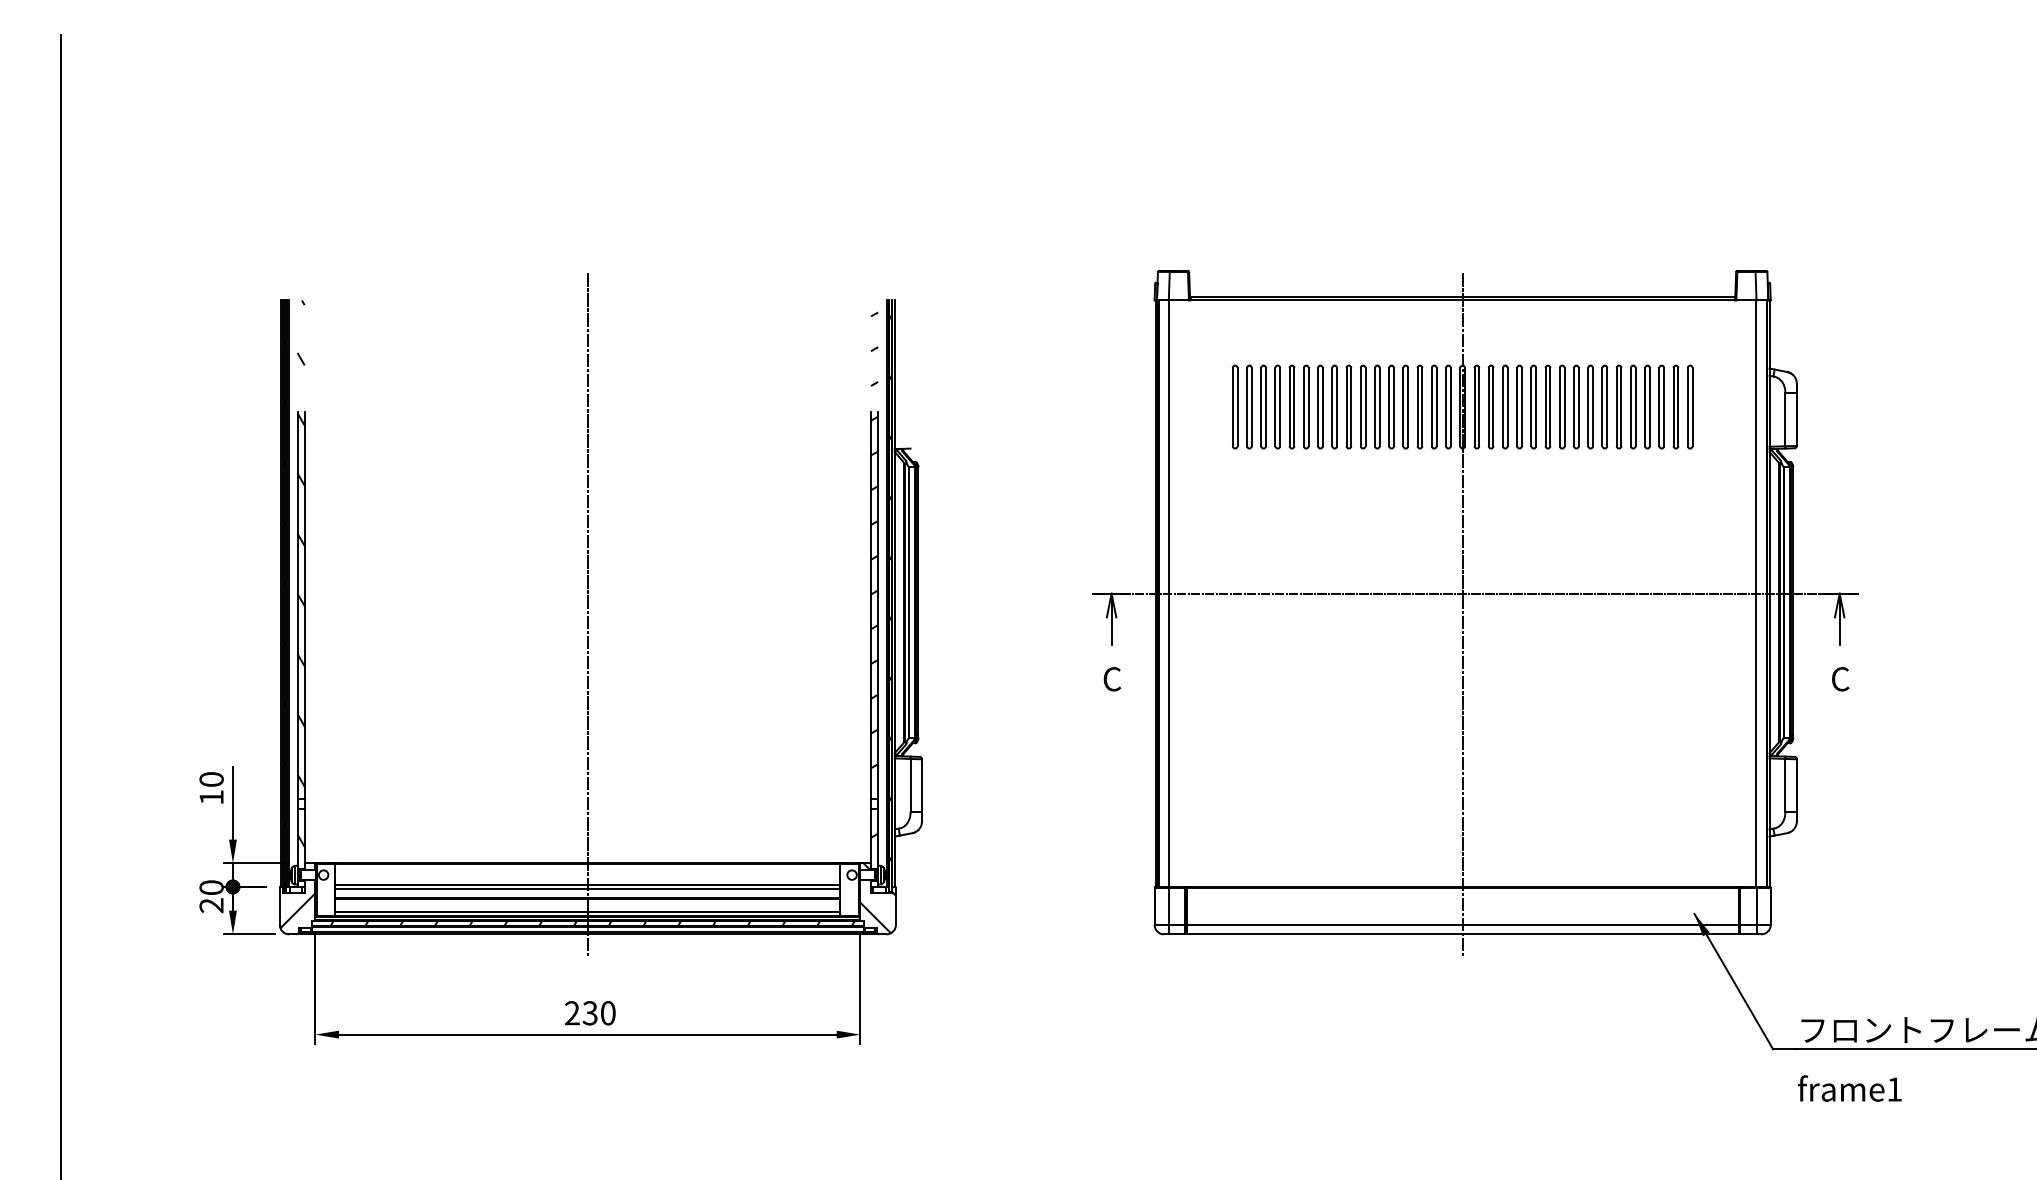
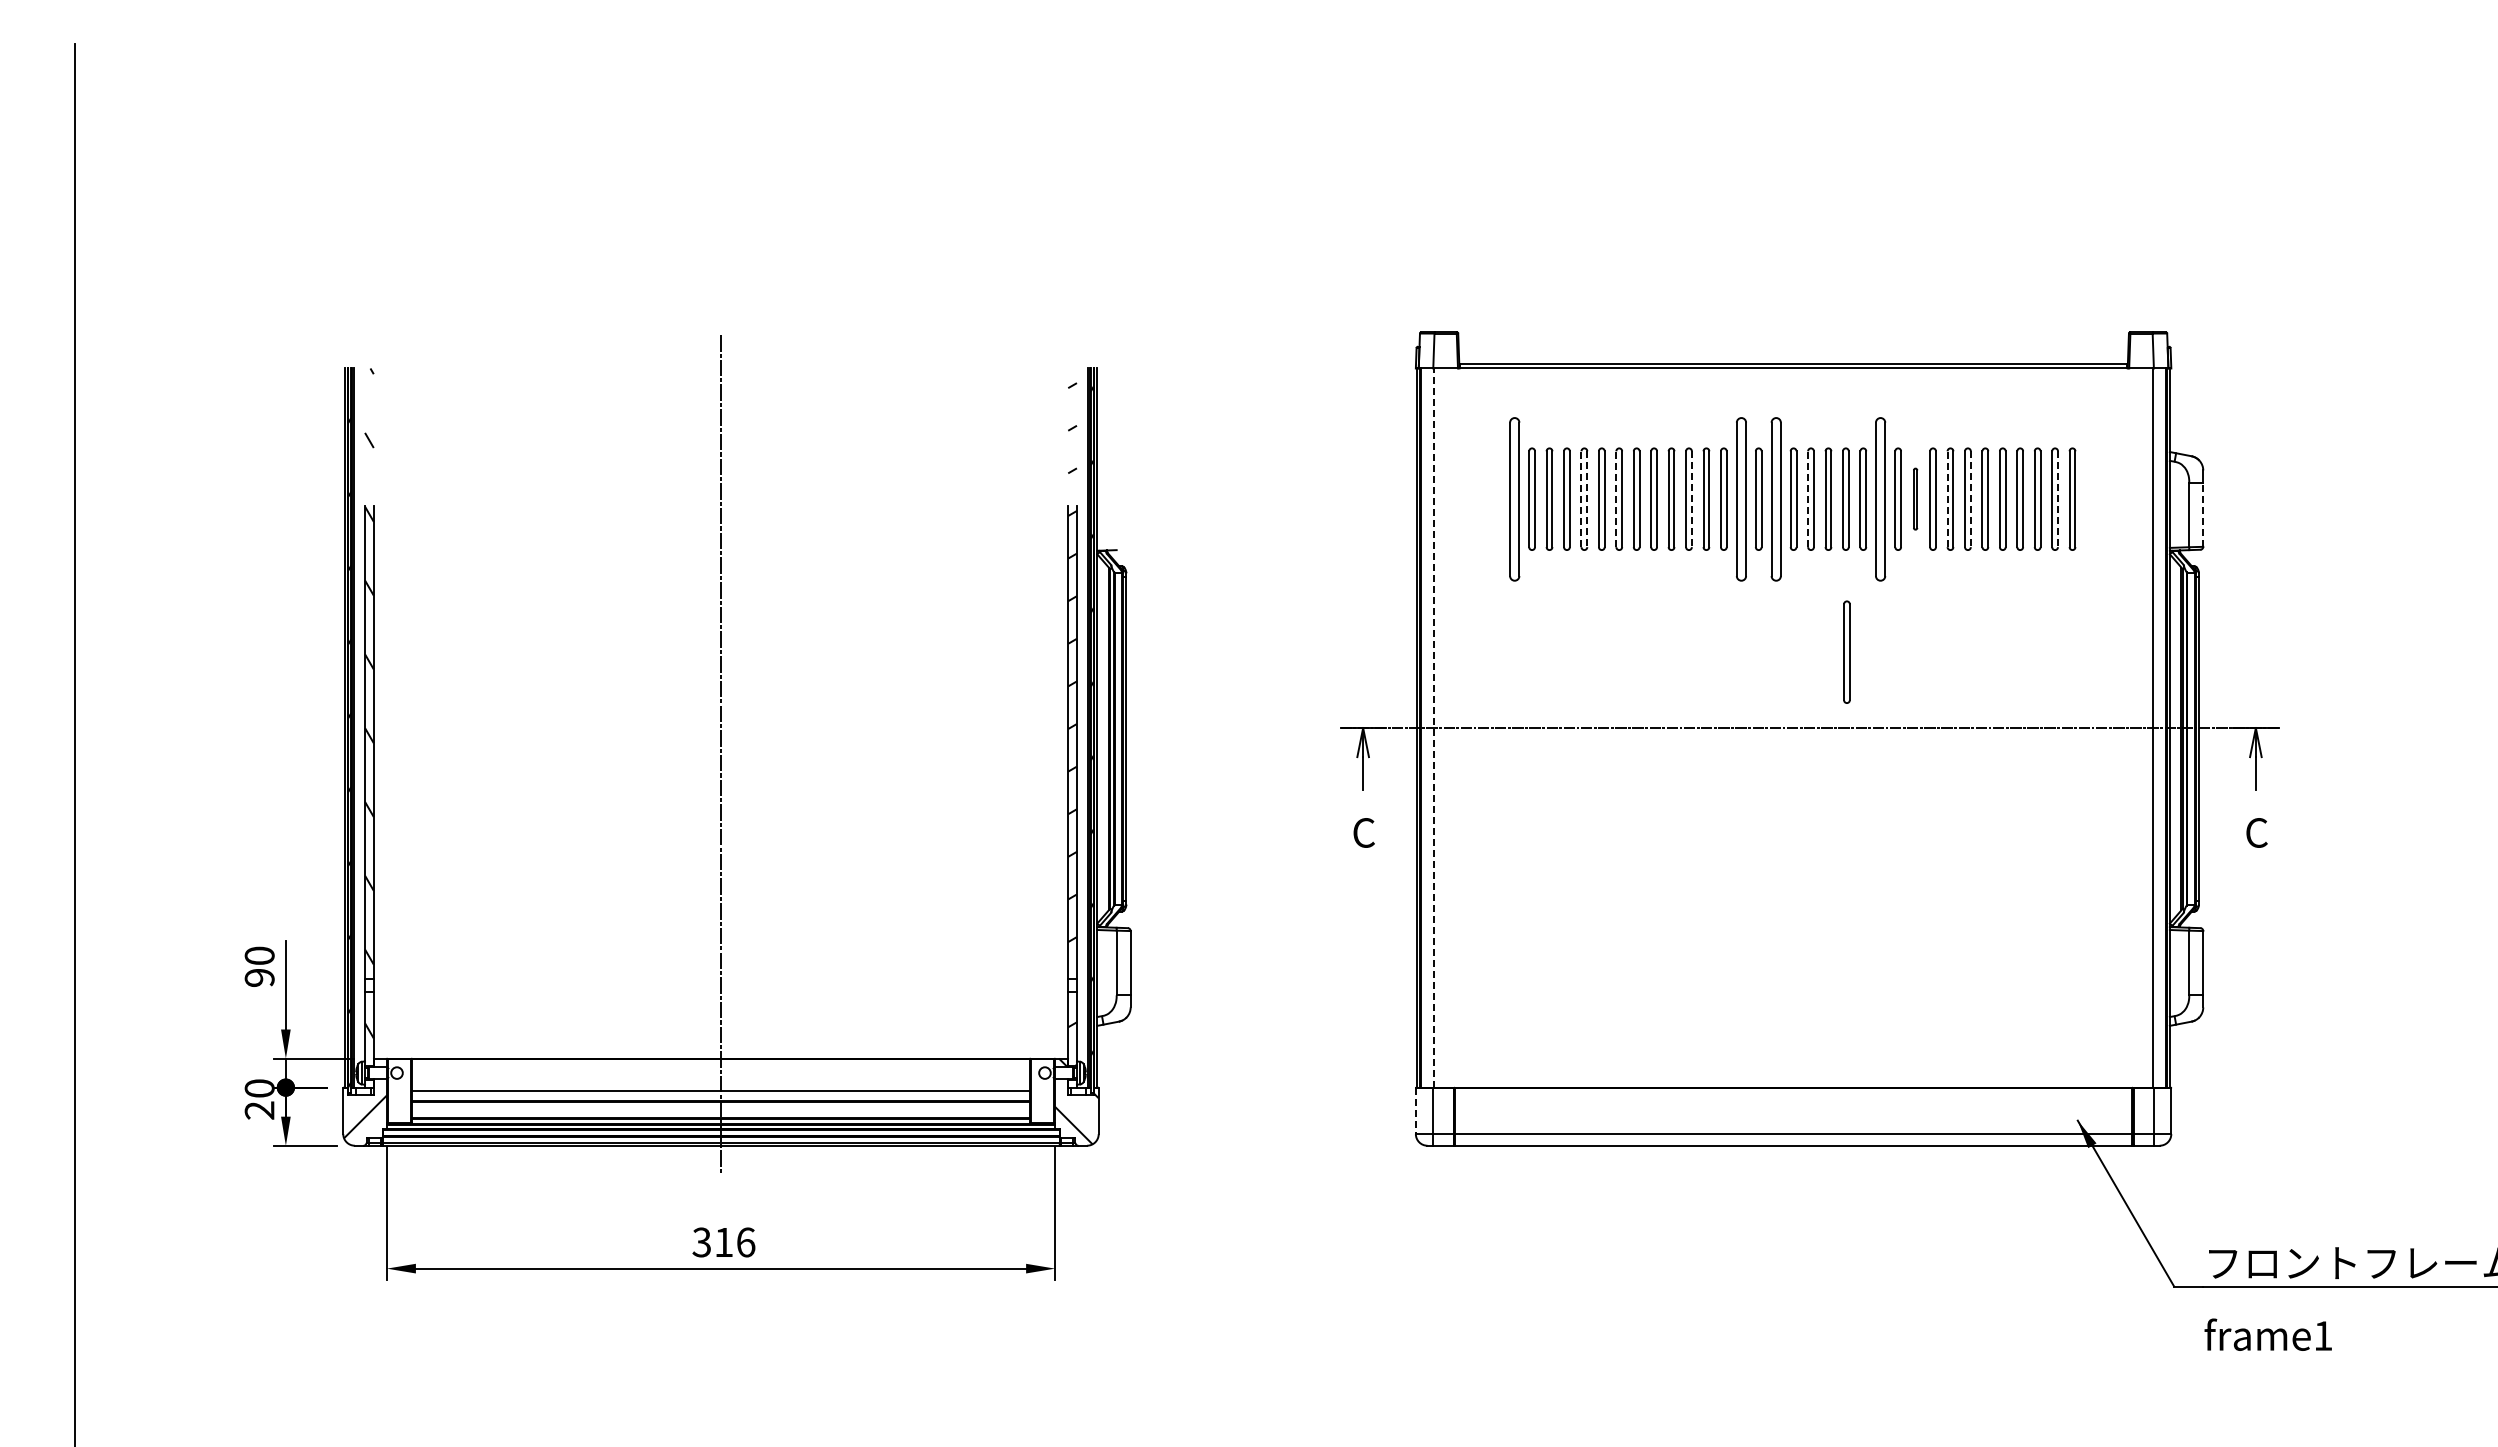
part: (1235, 406) -> (1514, 498), size x1.6
part: (1419, 406) -> (1740, 498), size x1.6
part: (1447, 406) -> (1775, 498), size x1.6
part: (1533, 406) -> (1880, 498), size x1.6
part: (1562, 406) -> (1915, 498), size x0.6
line: (1289, 407) -> (1581, 499), solid -> dashed
line: (1294, 407) -> (1587, 499), solid -> dashed
line: (1318, 407) -> (1616, 499), solid -> dashed
line: (1379, 407) -> (1691, 499), solid -> dashed
line: (1474, 407) -> (1808, 499), solid -> dashed
line: (1588, 407) -> (1947, 499), solid -> dashed
line: (1606, 407) -> (1970, 499), solid -> dashed
line: (1678, 407) -> (2058, 499), solid -> dashed
line: (1796, 419) -> (2203, 514), solid -> dashed
part: (1505, 531) -> (1846, 651), added
line: (1169, 594) -> (1434, 728), solid -> dashed
line: (1462, 615) -> (1793, 754), removed
text: (211, 797) -> (259, 977), 10 -> 90
line: (587, 884) -> (720, 1084), removed
line: (1154, 906) -> (1415, 1111), solid -> dashed
hatch: (592, 923) -> (726, 1132), removed
text: (589, 1013) -> (723, 1242), 230 -> 316

